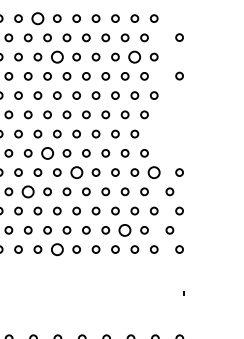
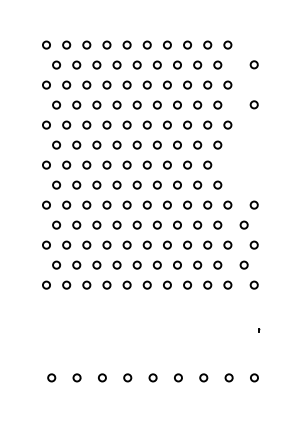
circle: (37, 18) -> (106, 44), size x0.62
circle: (56, 56) -> (126, 84), size x0.62
circle: (134, 56) -> (207, 84), size x0.62
circle: (47, 152) -> (116, 184), size x0.62
circle: (75, 171) -> (146, 204), size x0.62
circle: (153, 171) -> (227, 204), size x0.62
circle: (27, 191) -> (96, 224), size x0.62
circle: (125, 229) -> (197, 264), size x0.62
circle: (56, 248) -> (126, 284), size x0.62

